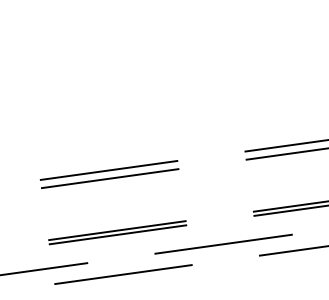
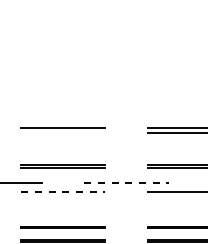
line: (110, 178) -> (63, 133), removed
line: (225, 243) -> (127, 182), solid -> dashed
line: (123, 274) -> (63, 192), solid -> dashed

